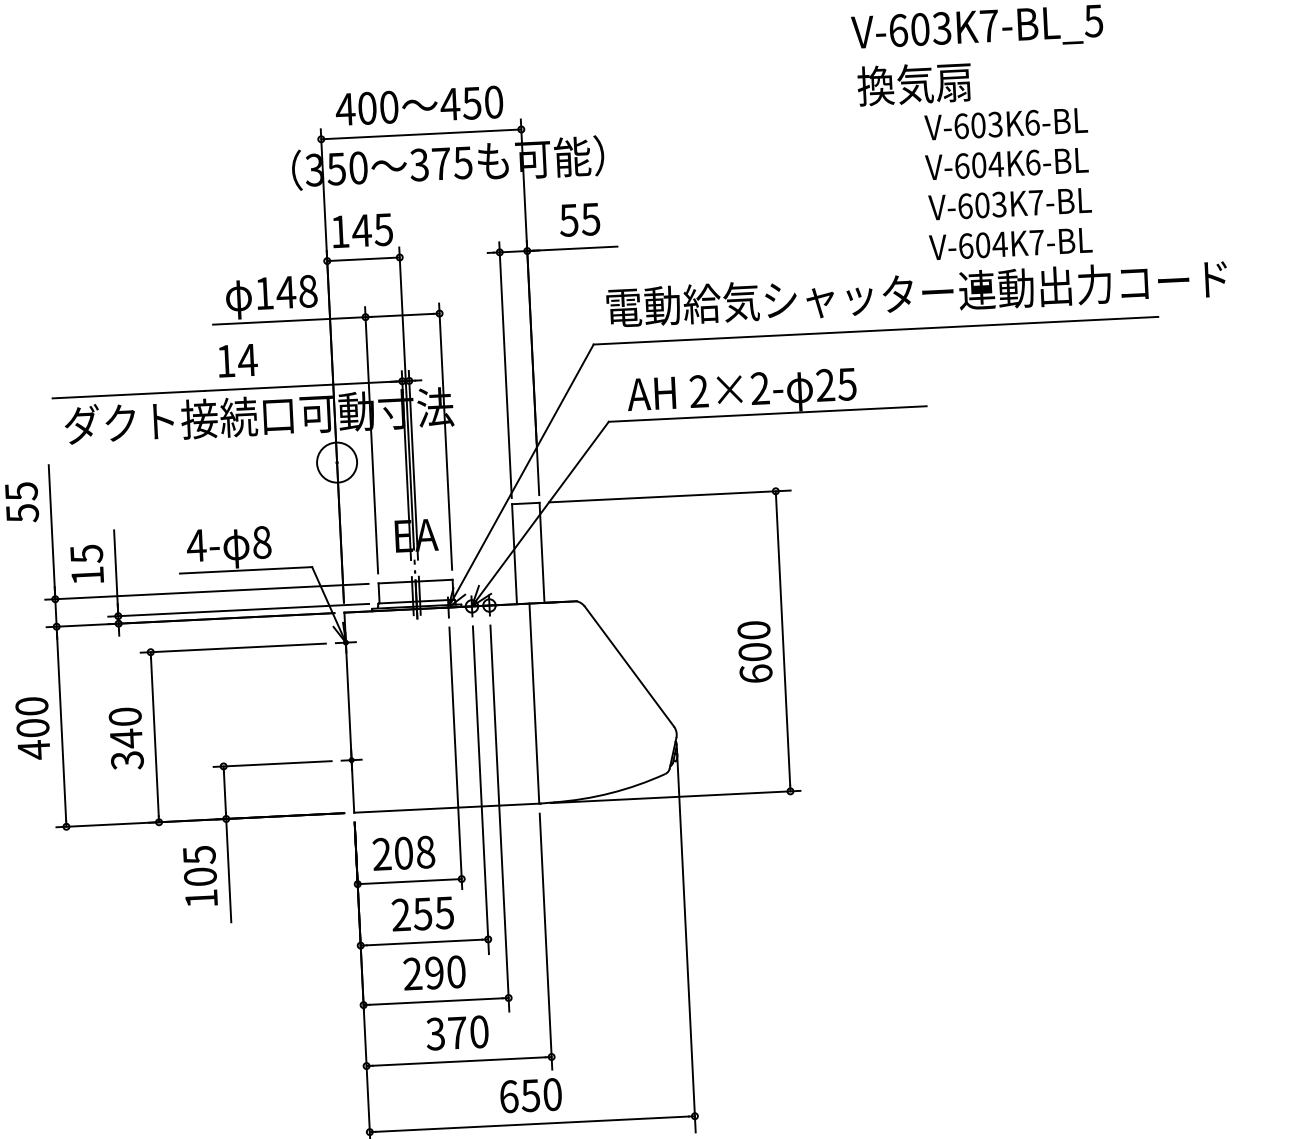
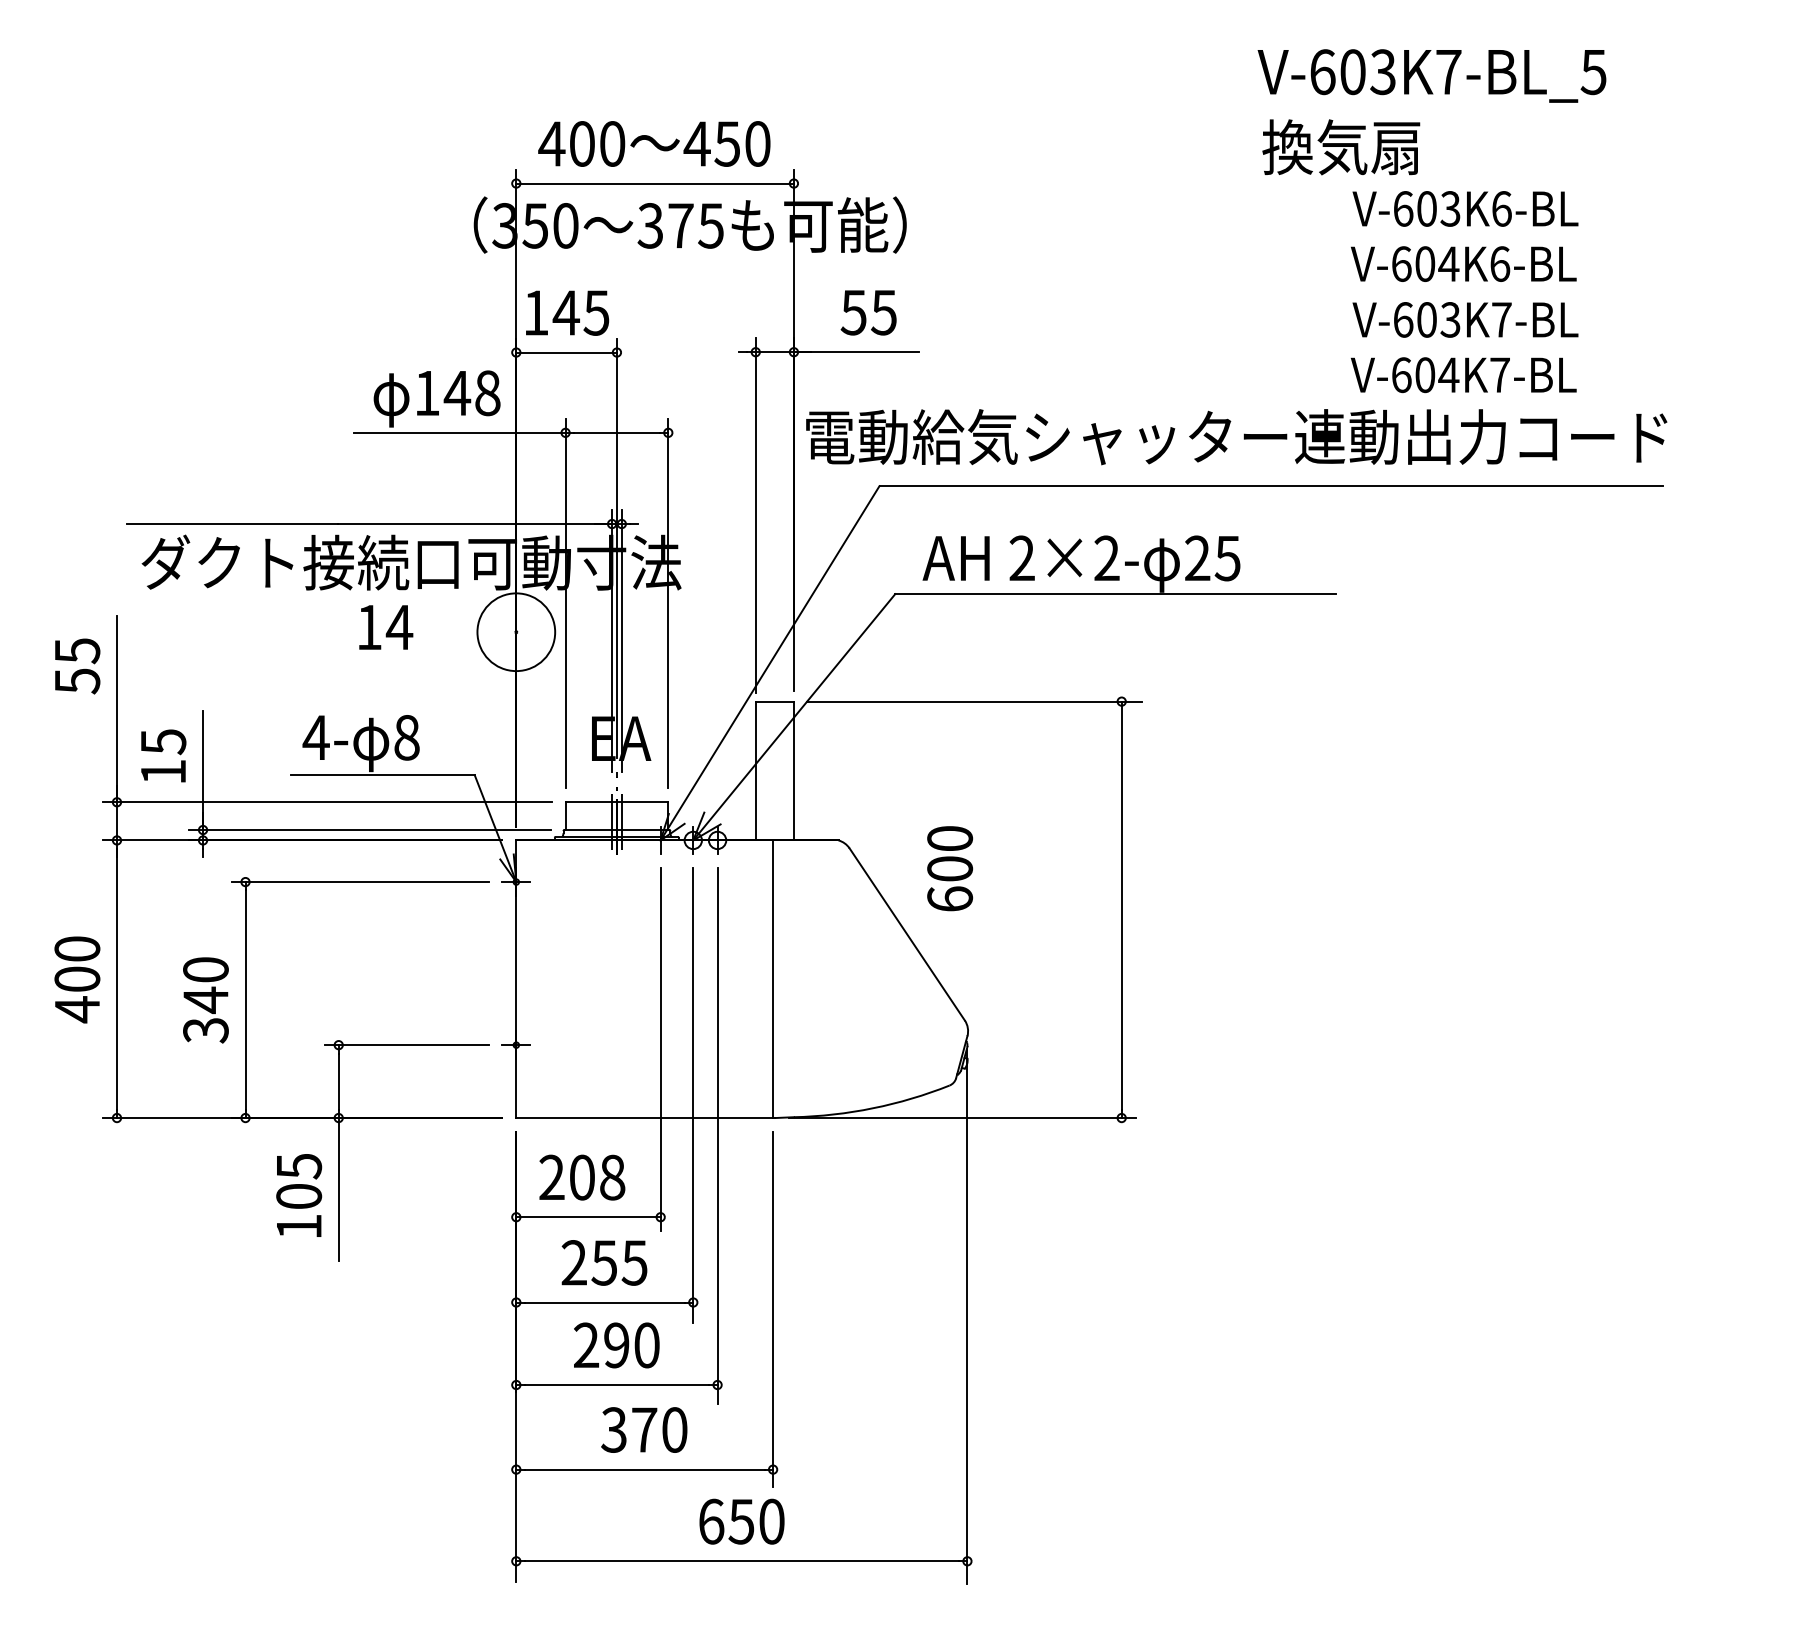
text: (916, 293) -> (1236, 437), moved
text: (238, 360) -> (386, 627), moved
circle: (337, 462) -> (516, 632), size x1.4
text: (755, 651) -> (950, 868), moved

